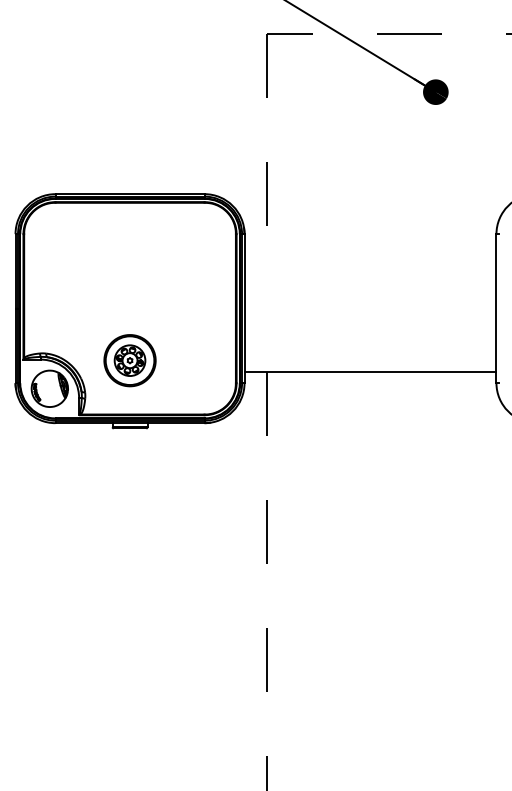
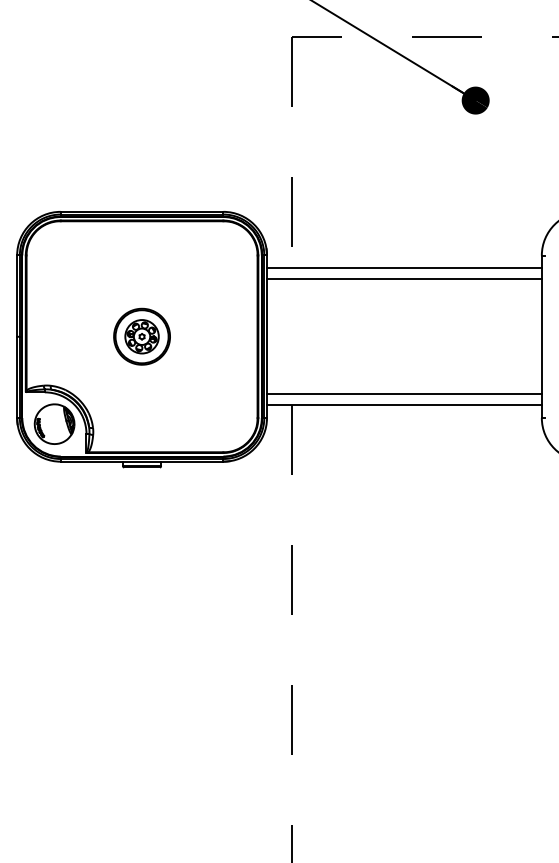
line: (370, 245) -> (404, 267), added
line: (370, 255) -> (404, 278), added
part: (129, 360) -> (141, 336), moved
line: (370, 361) -> (404, 394), added

